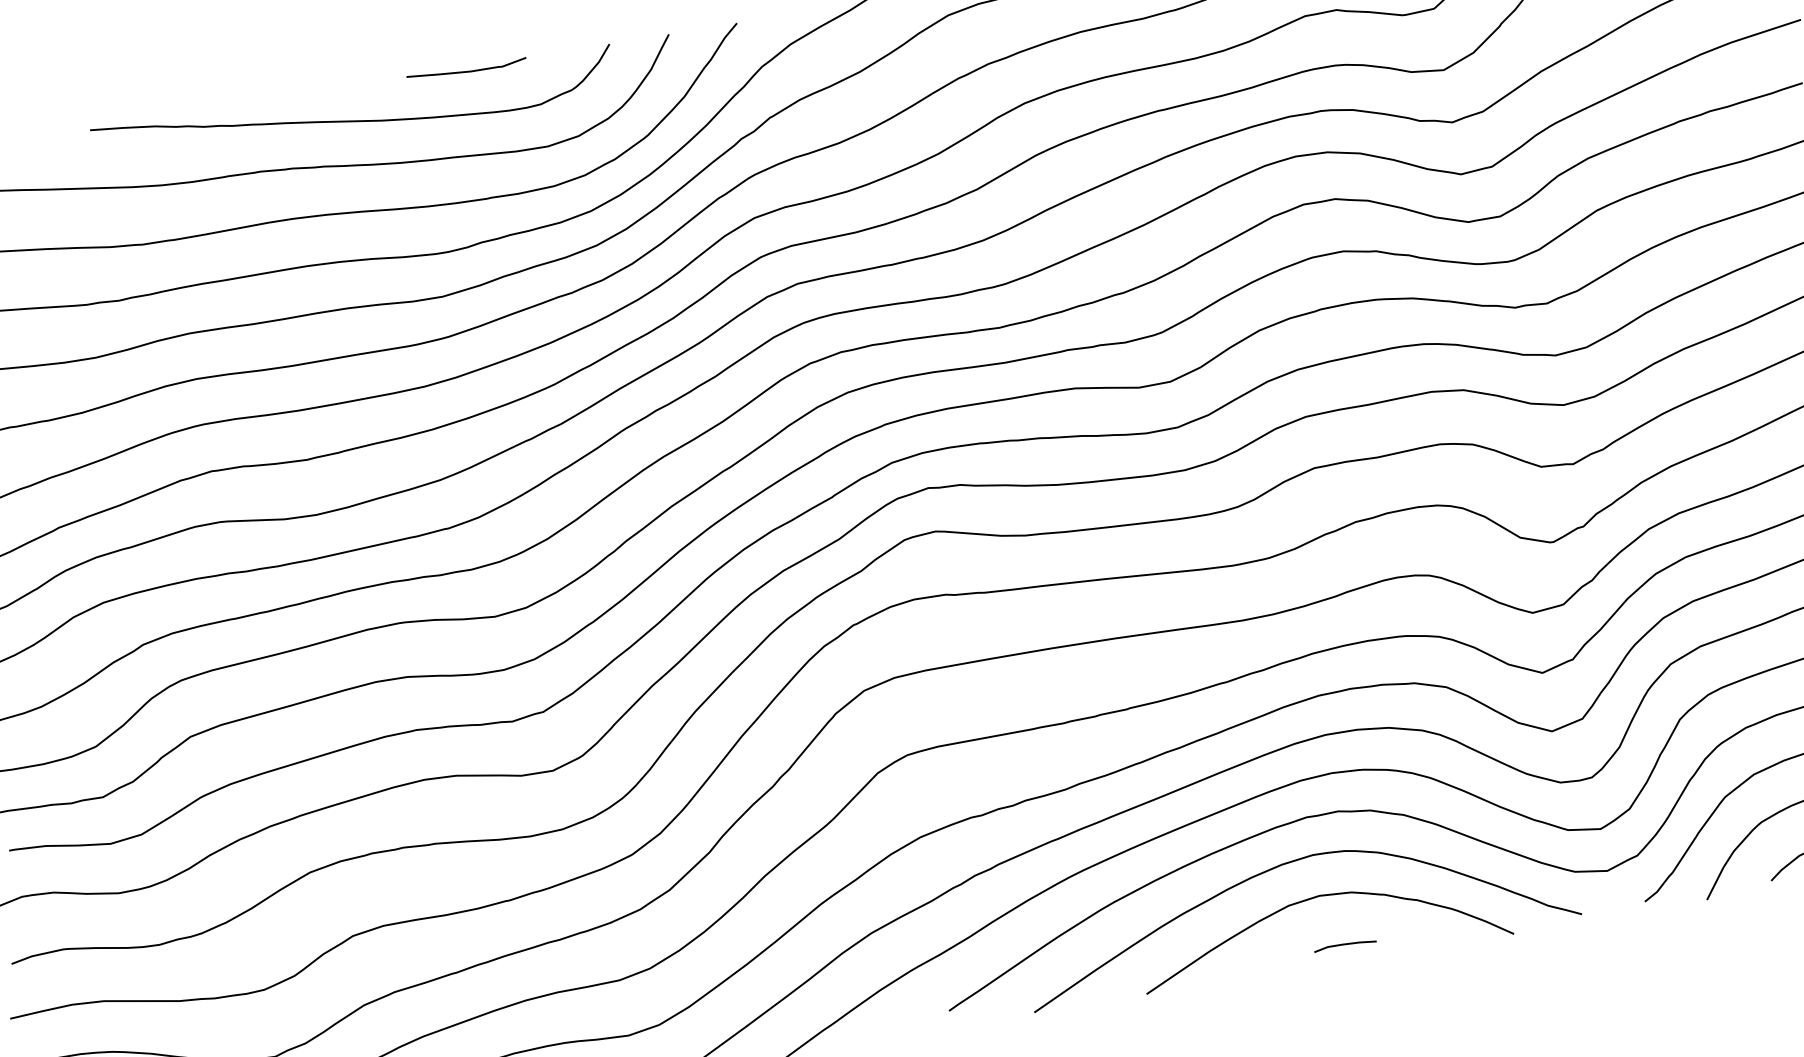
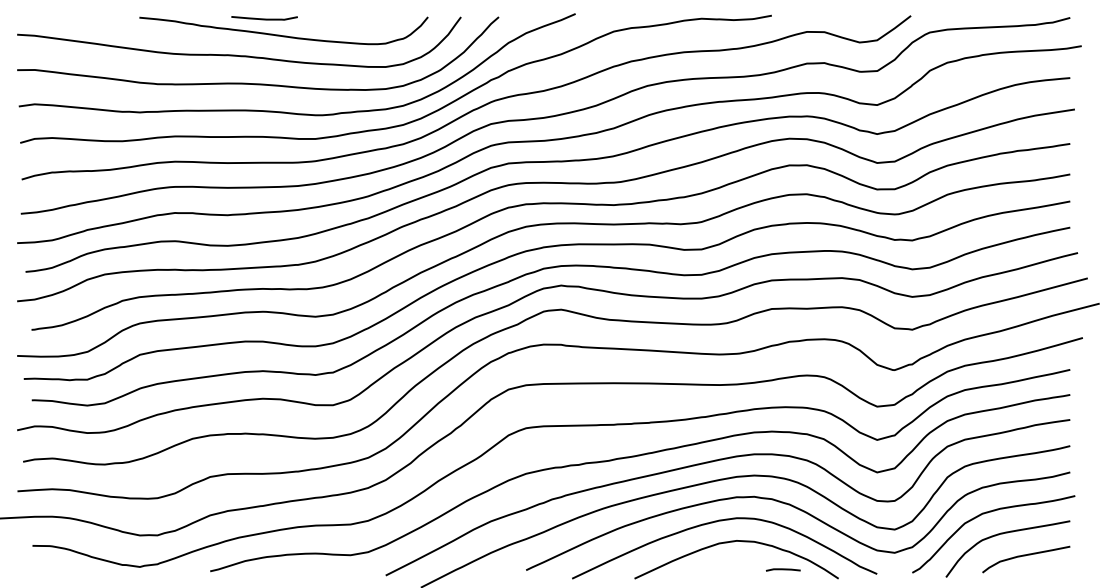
curve: (466, 70) -> (264, 18), moved
line: (1345, 944) -> (783, 569), moved

